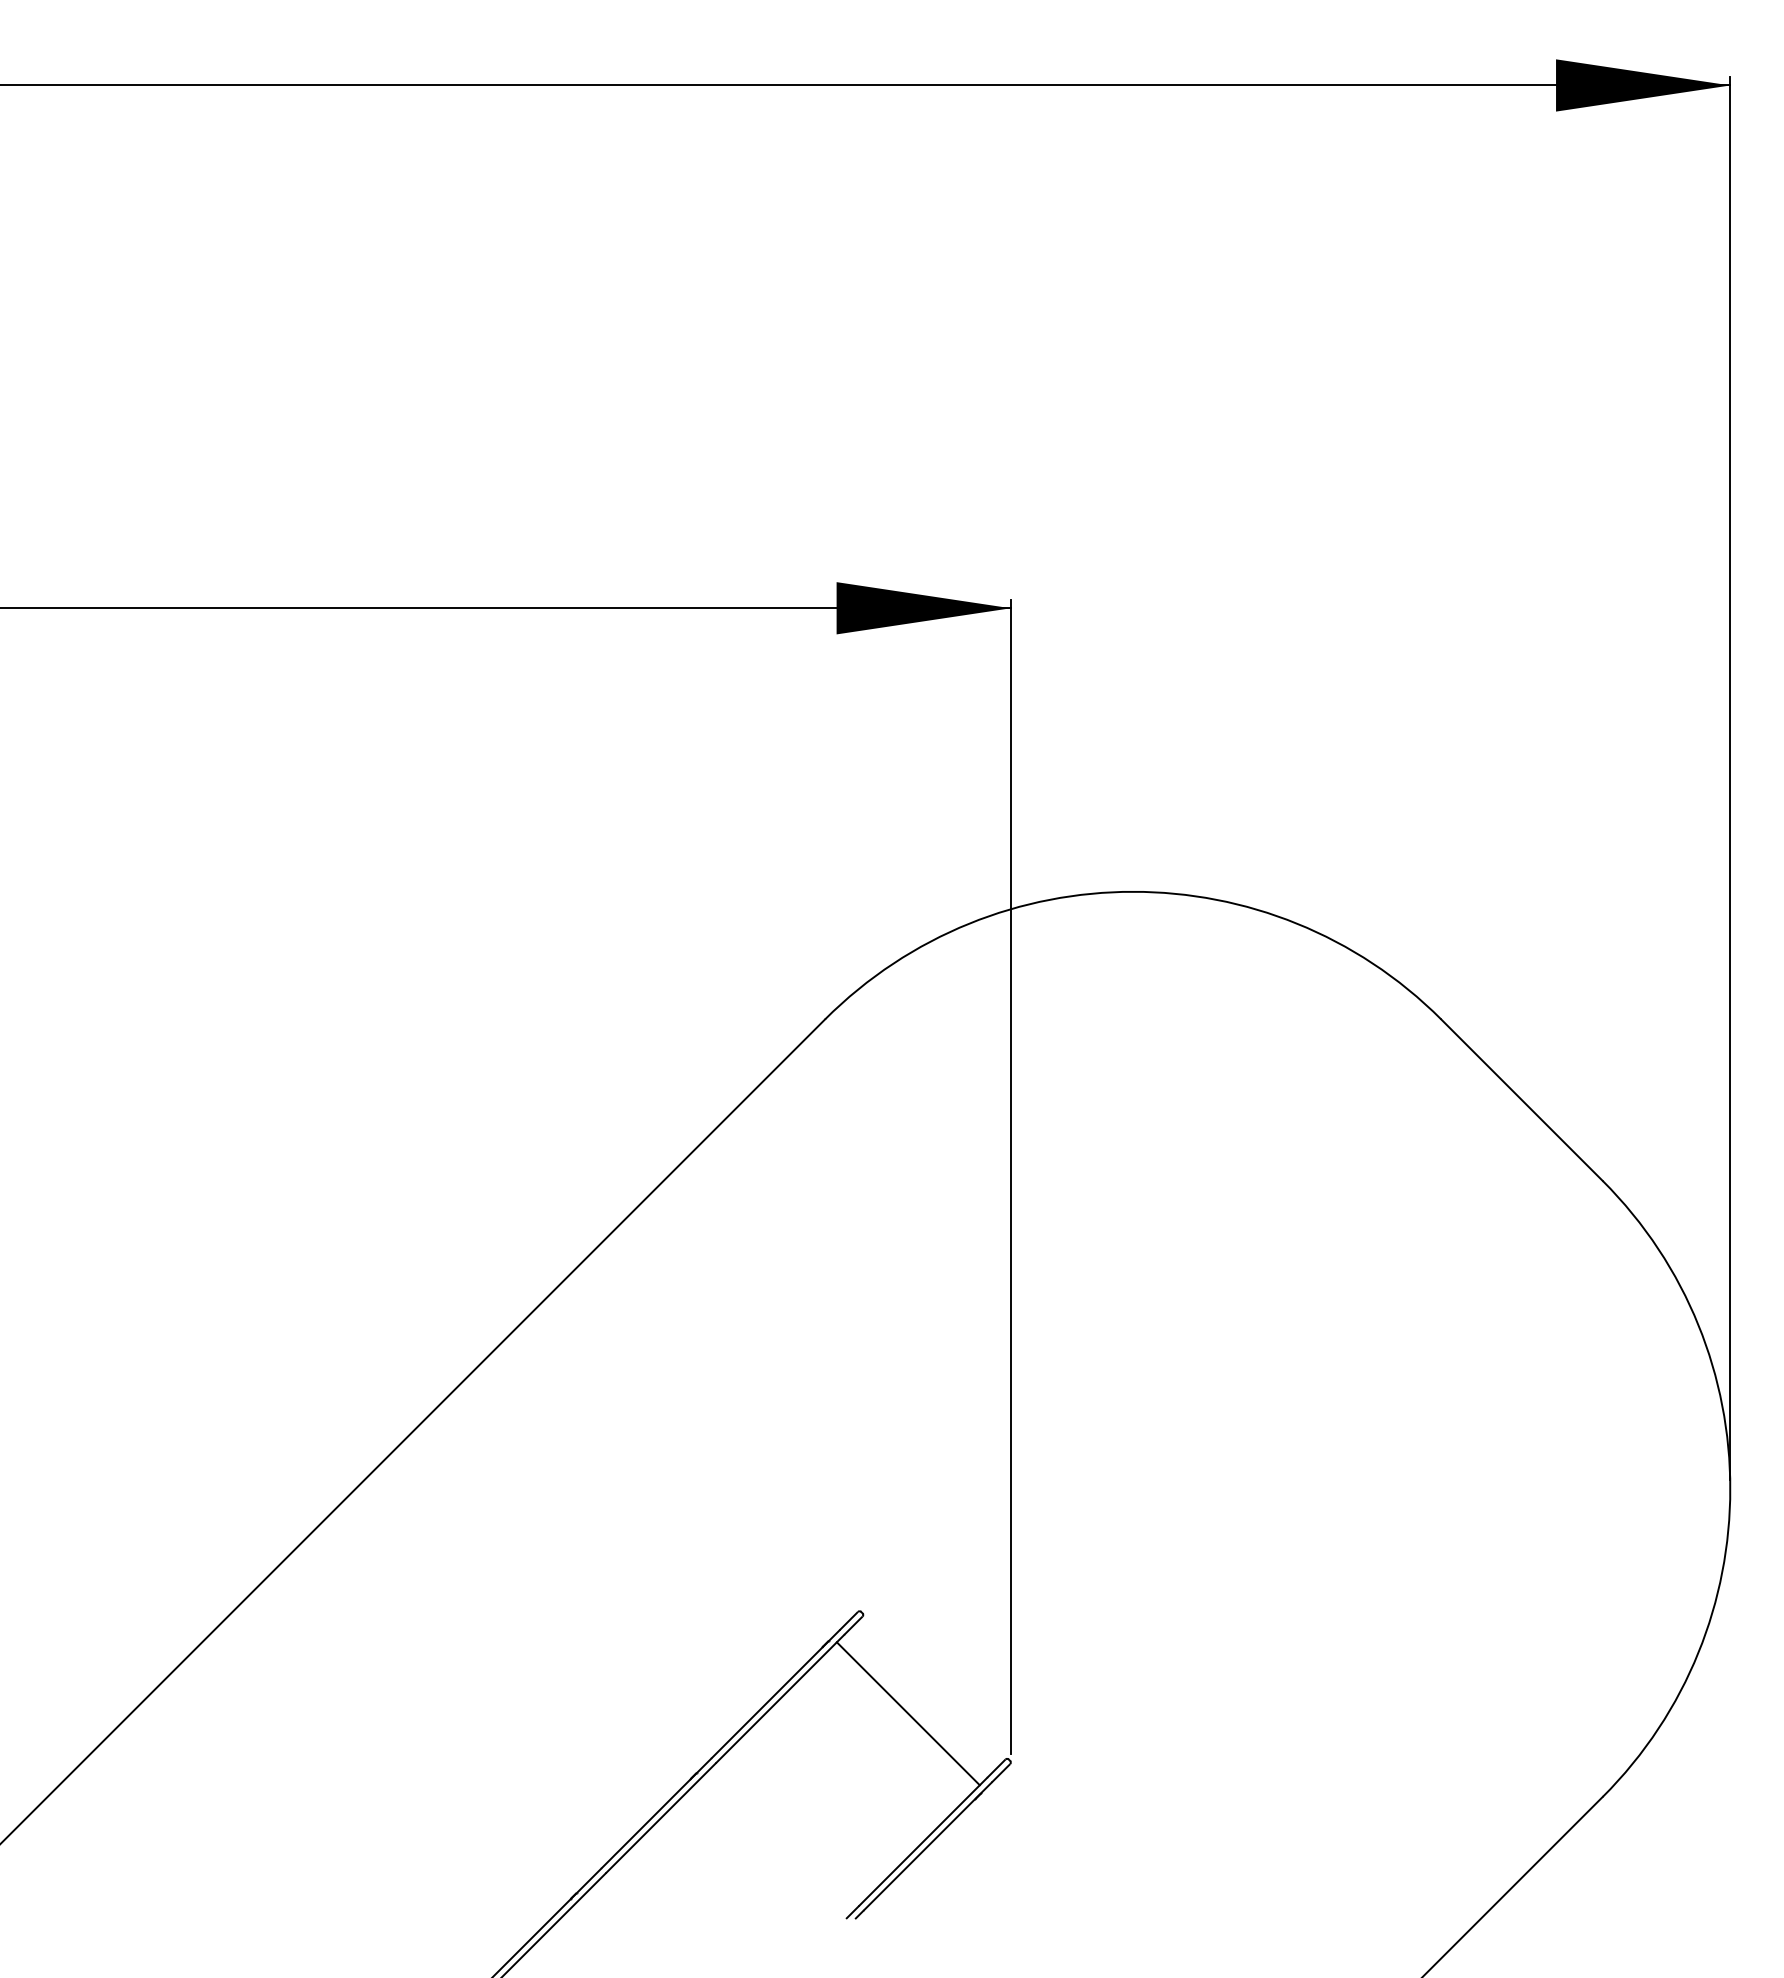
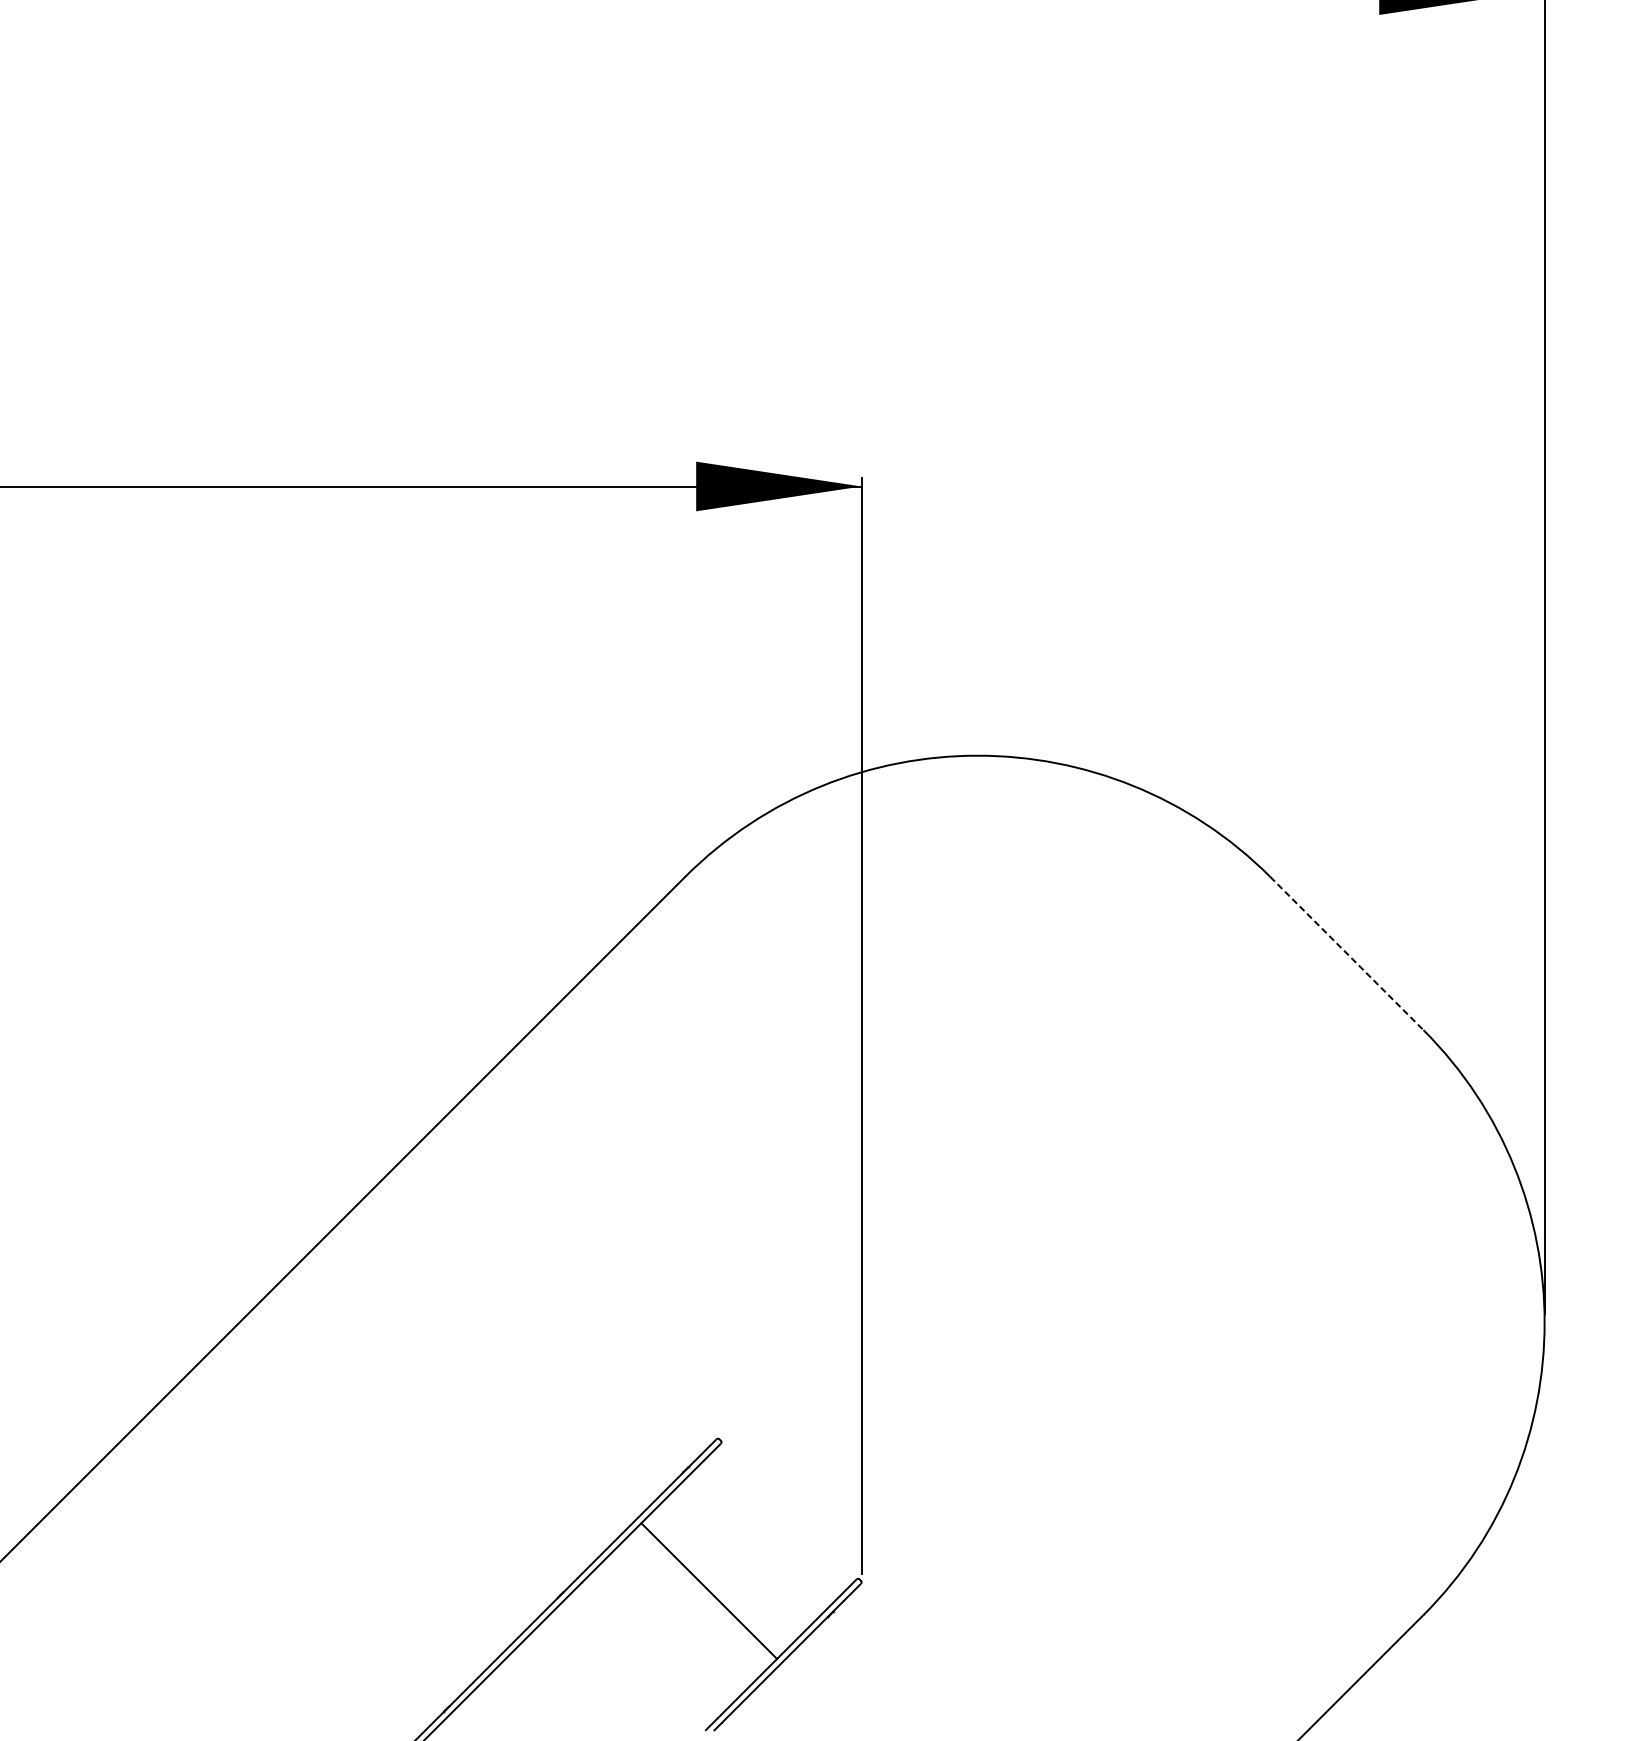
line: (1522, 1100) -> (1347, 953), solid -> dashed
line: (907, 1713) -> (708, 1590), moved

